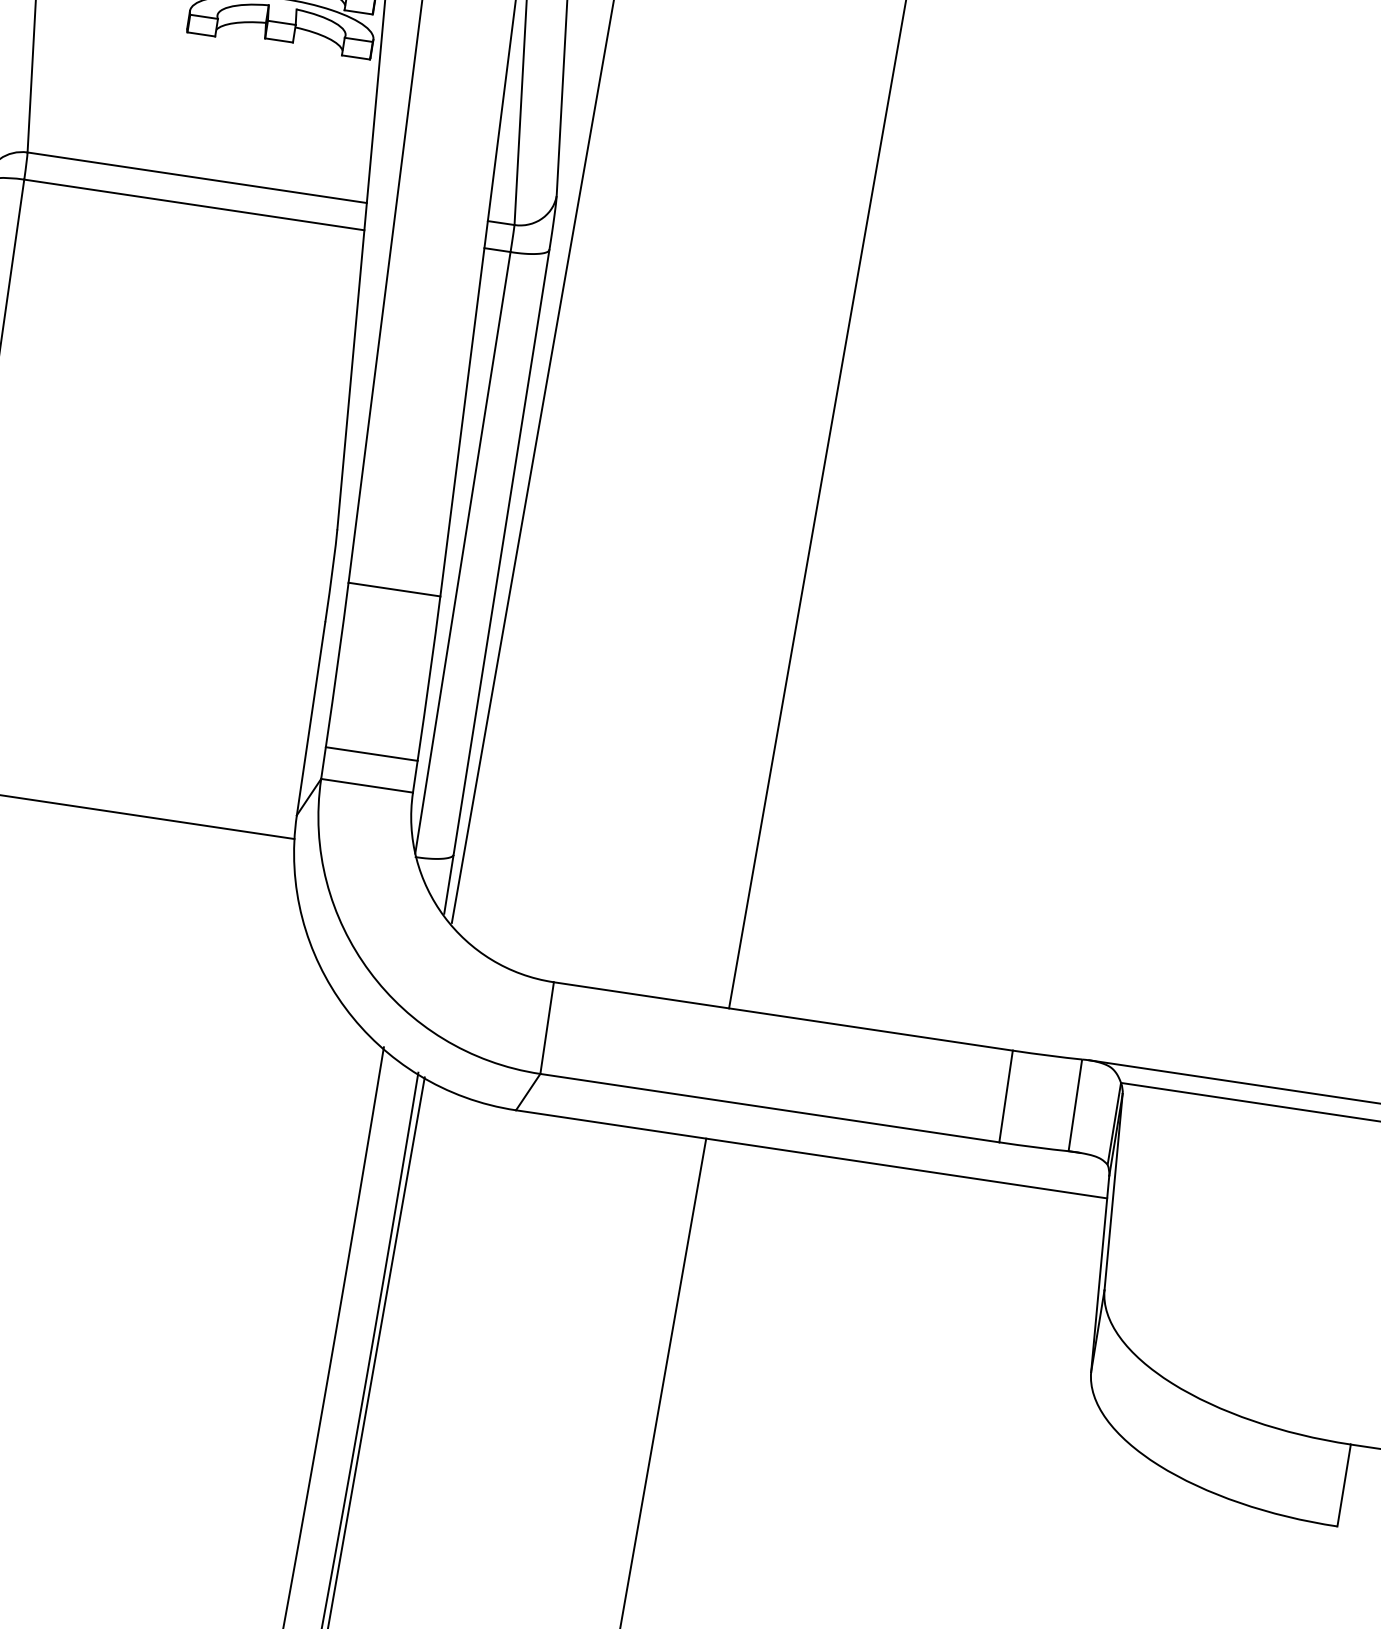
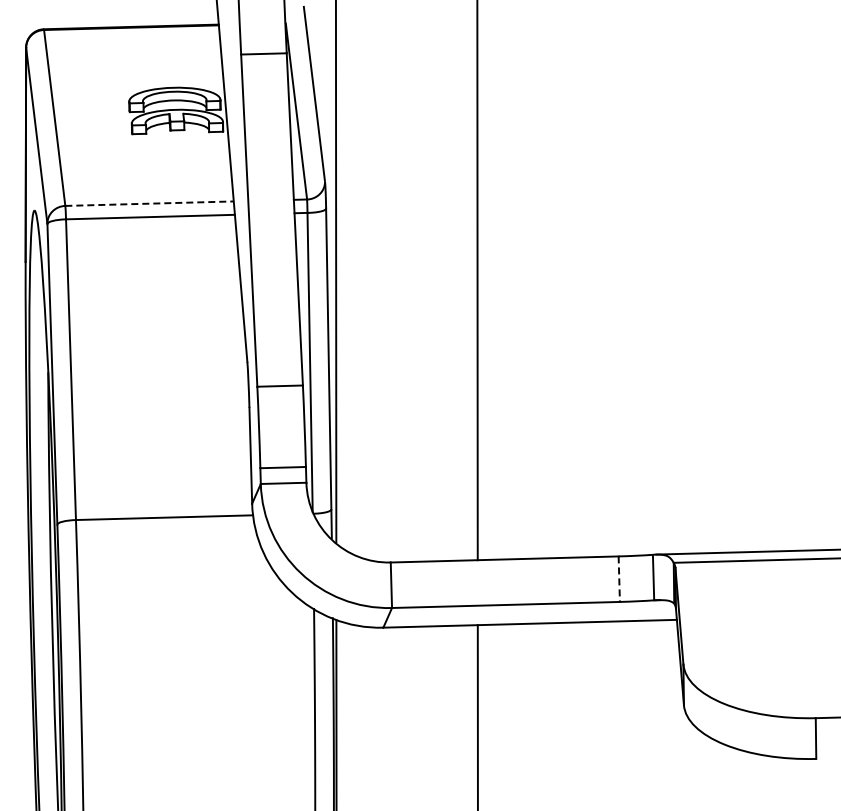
line: (199, 177) -> (150, 203), solid -> dashed
line: (1006, 1097) -> (619, 579), solid -> dashed

